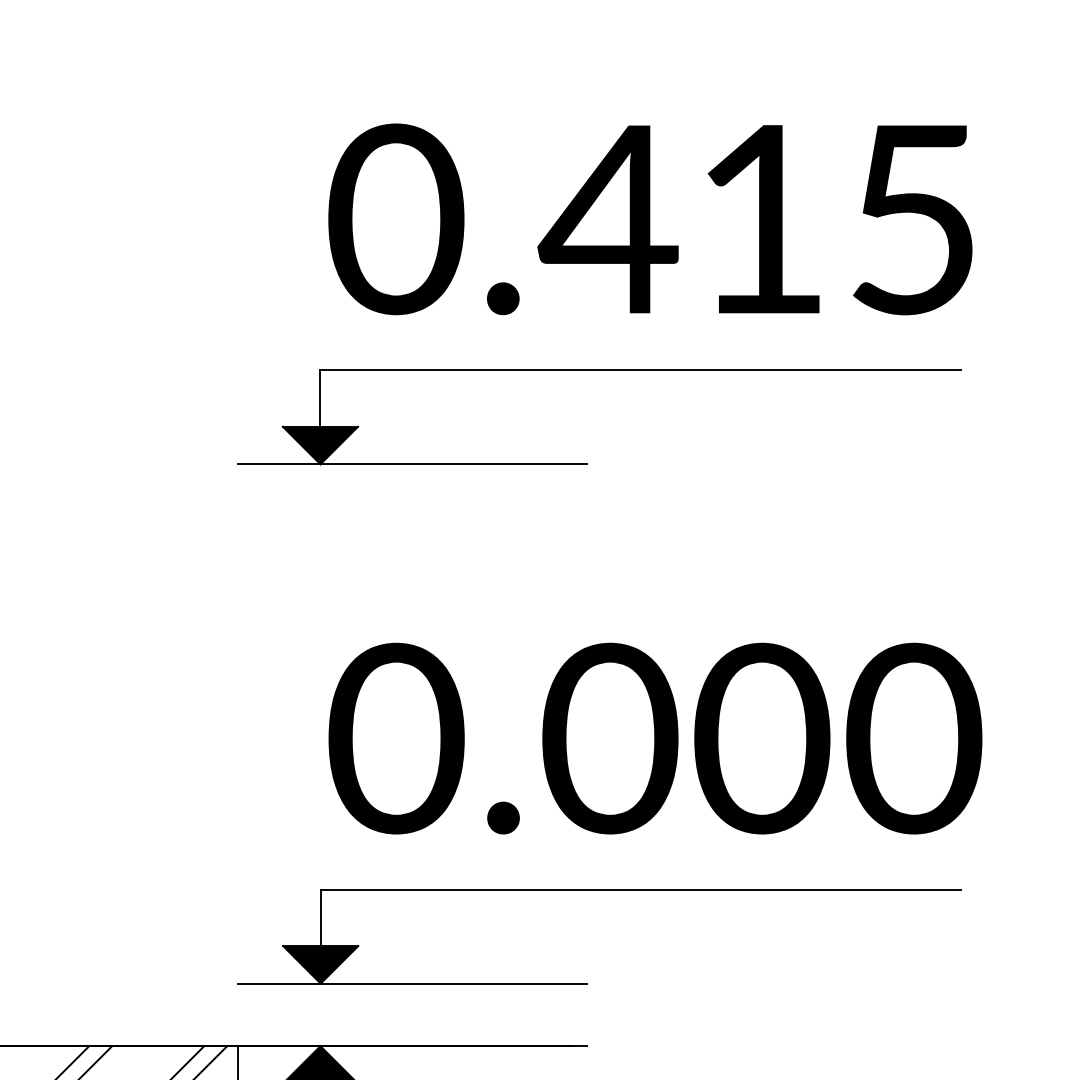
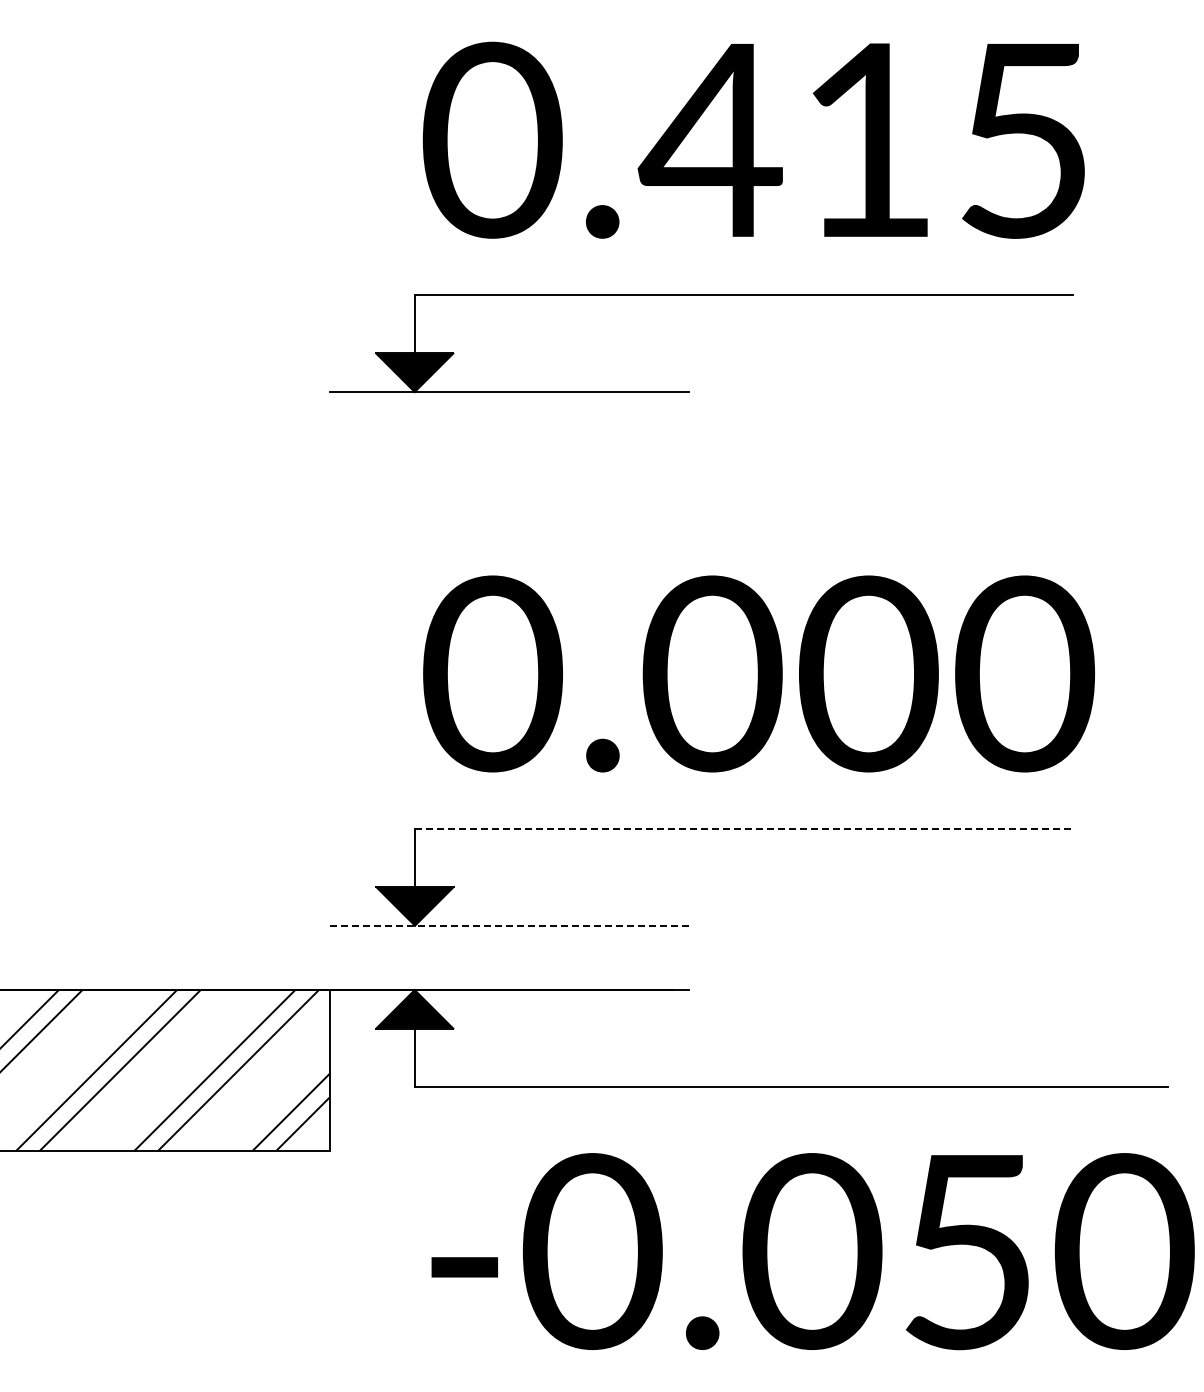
line: (640, 889) -> (743, 829), solid -> dashed
line: (412, 983) -> (509, 925), solid -> dashed

